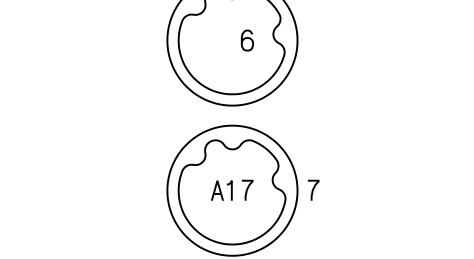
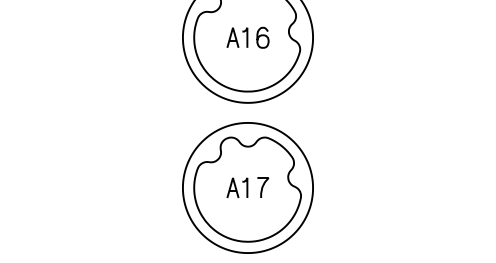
part: (221, 40) -> (237, 37), added
curve: (313, 190) -> (329, 187), removed

